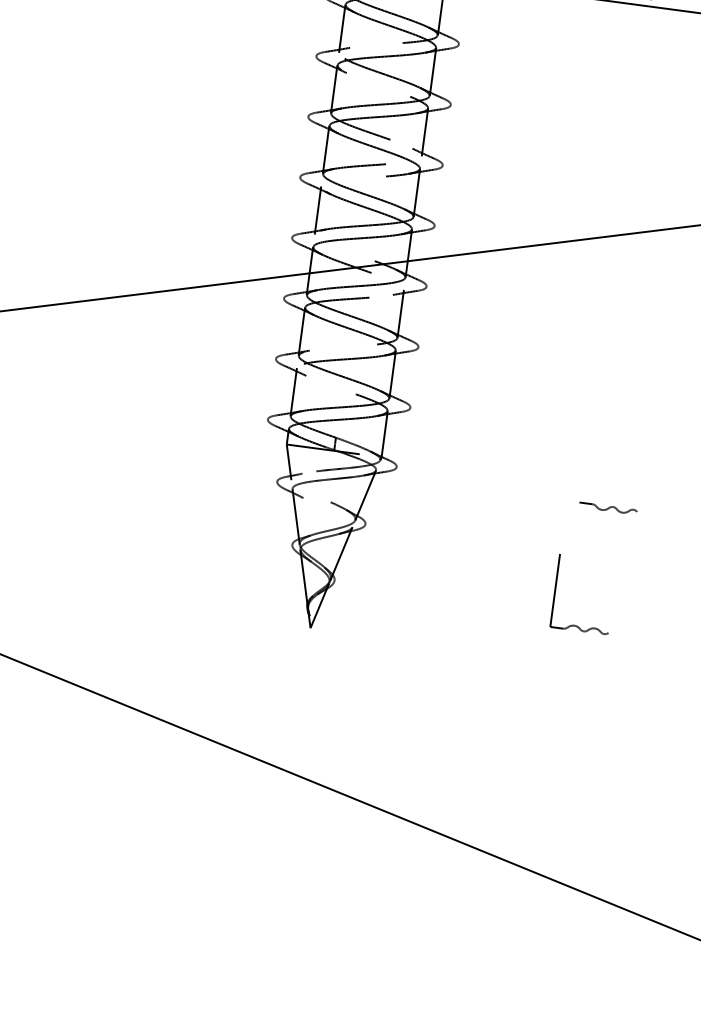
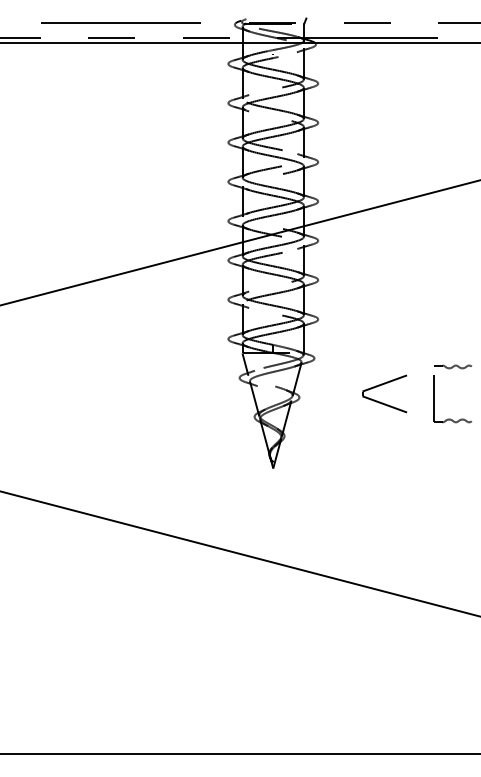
part: (495, 522) -> (382, 385), added
part: (555, 591) -> (434, 399), moved

